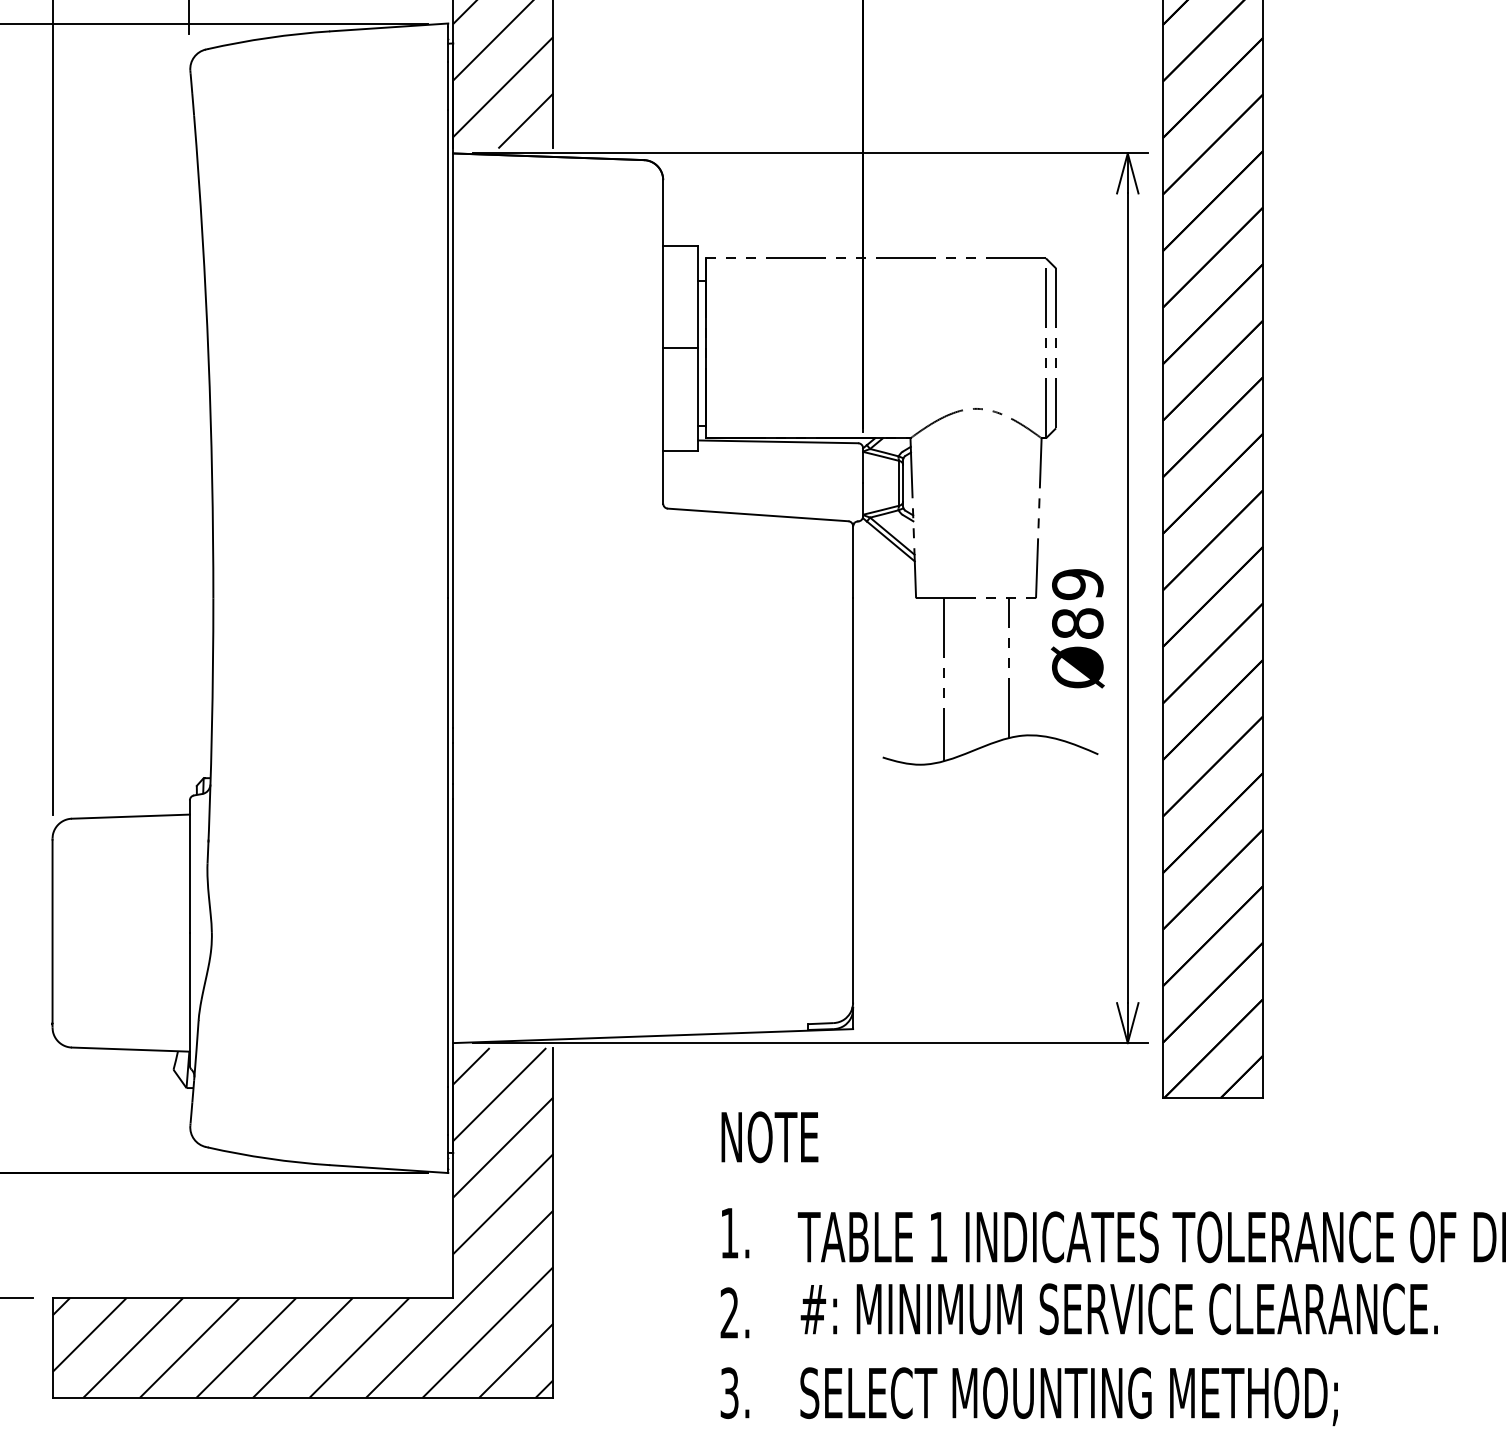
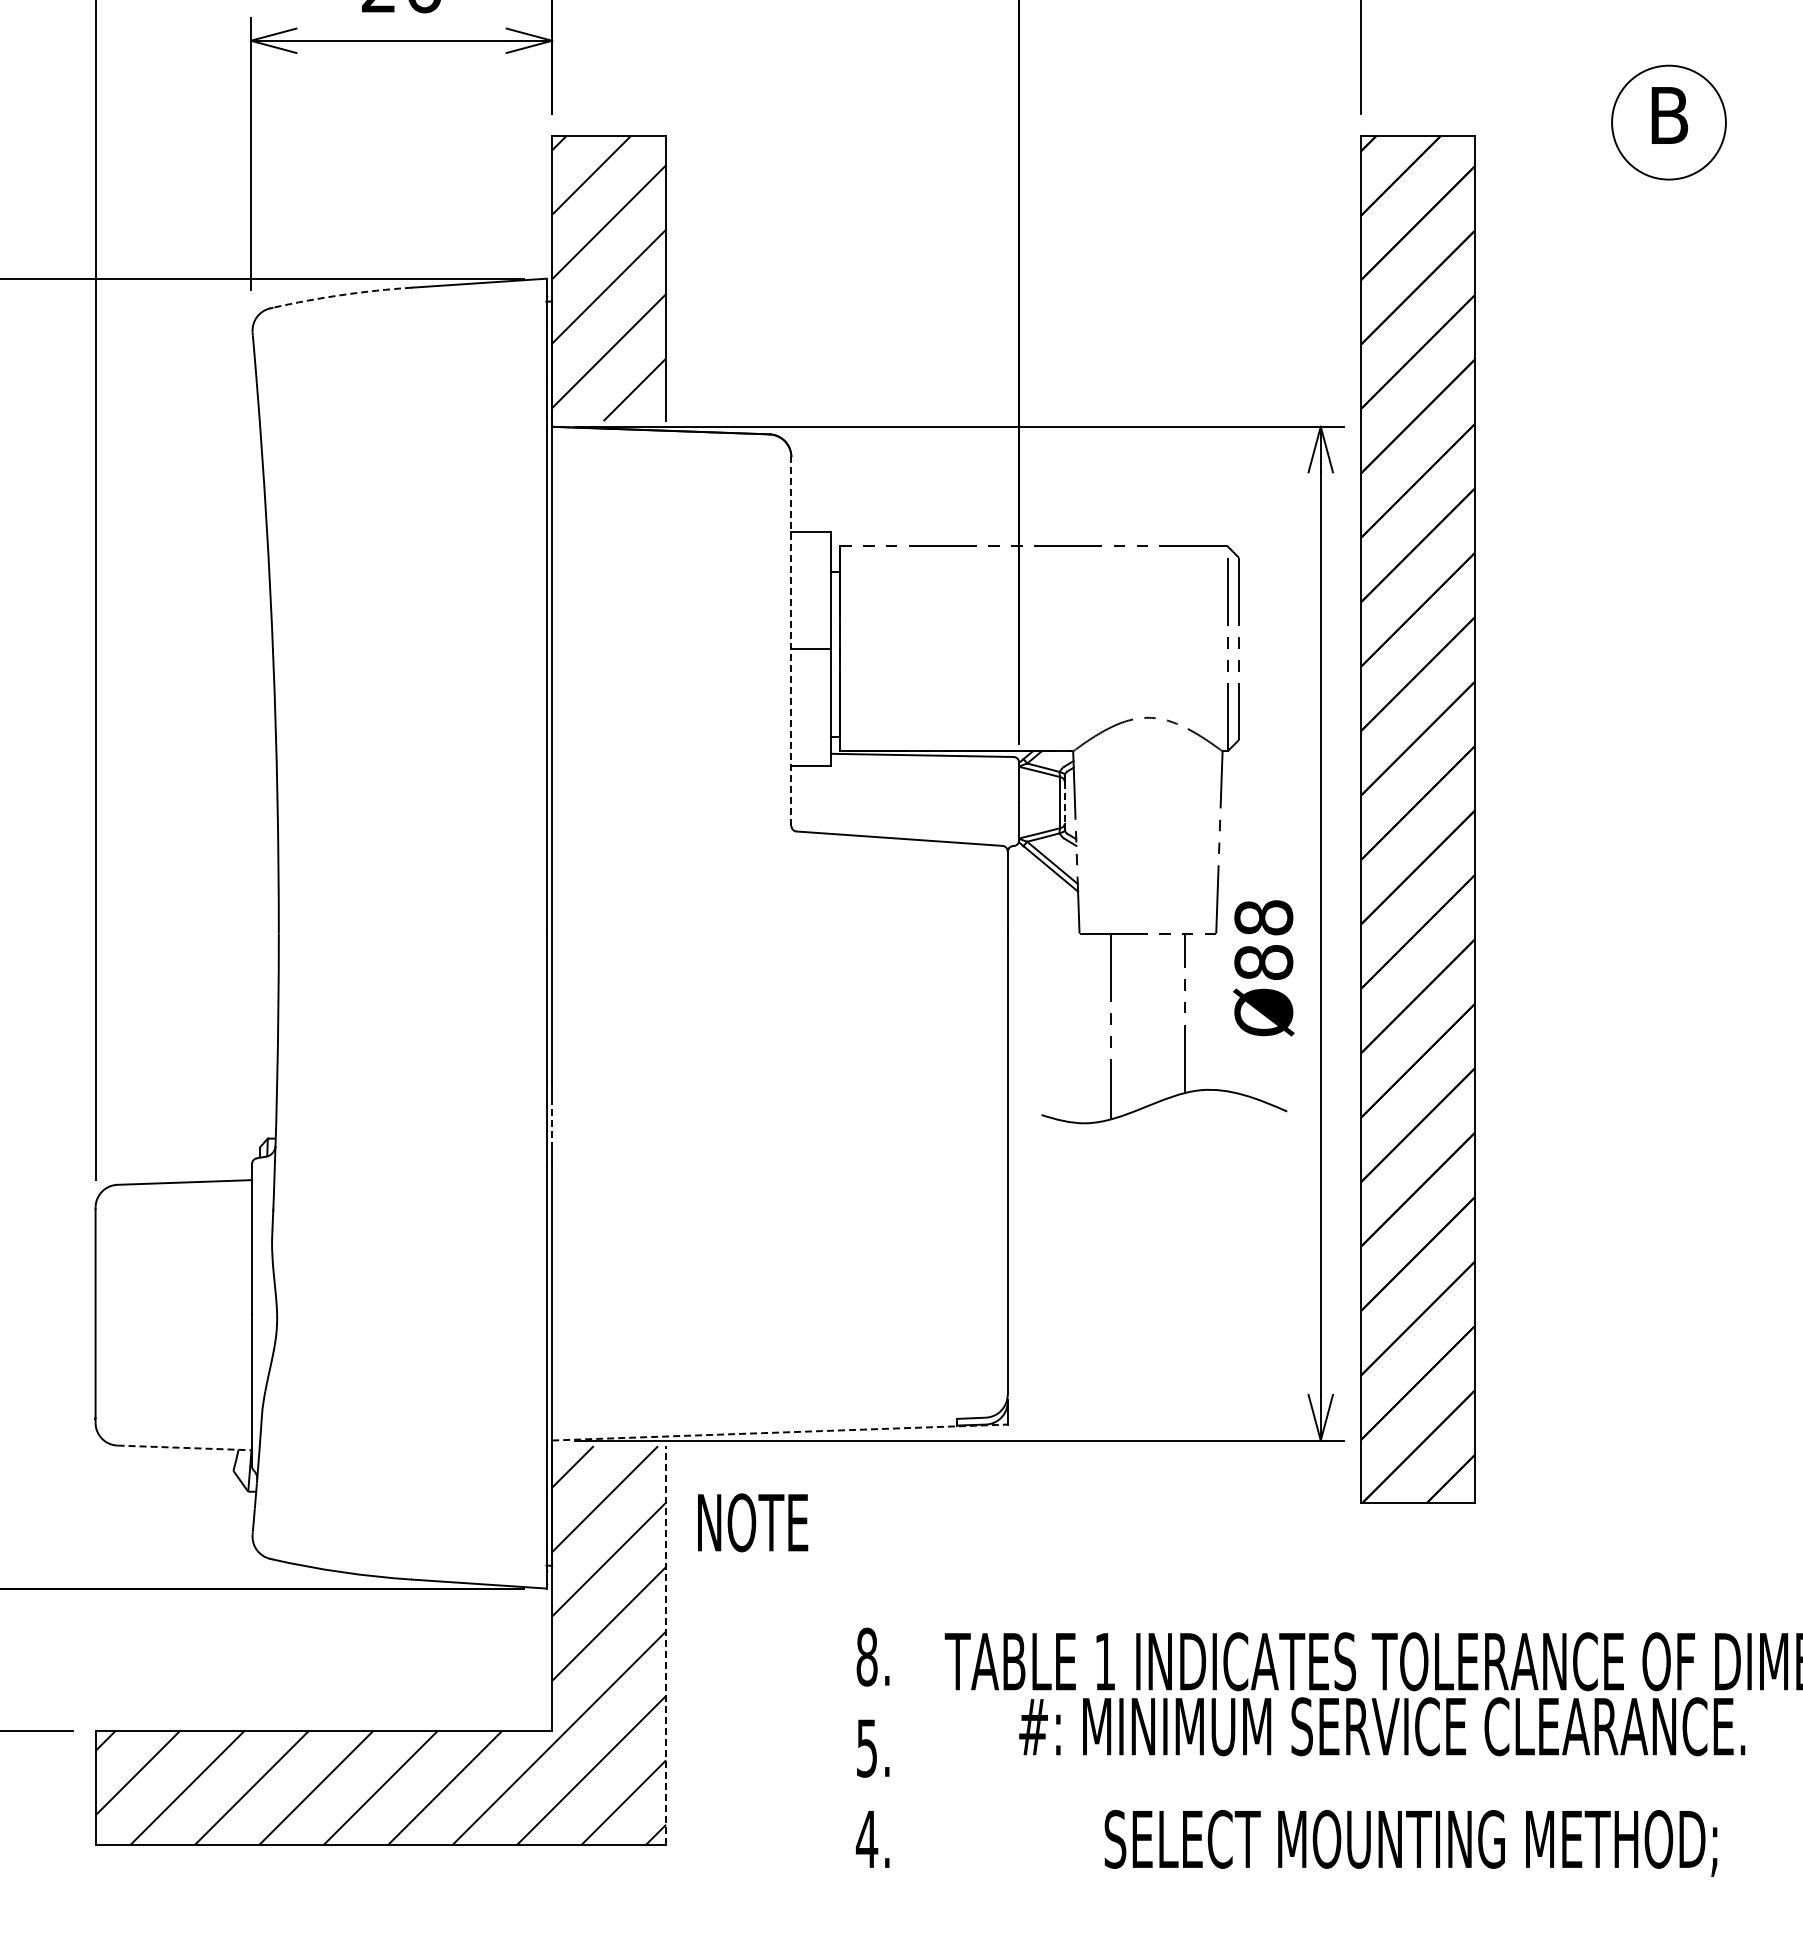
arc: (268, 38) -> (341, 295), solid -> dashed
line: (663, 341) -> (791, 640), solid -> dashed
line: (902, 483) -> (1064, 802), solid -> dashed
text: (1077, 584) -> (1263, 917), Ø89 -> Ø88
line: (453, 763) -> (552, 1121), solid -> dashed
line: (652, 1036) -> (779, 1432), solid -> dashed
line: (131, 1049) -> (185, 1447), solid -> dashed
text: (770, 1136) -> (753, 1522), moved
line: (553, 1223) -> (666, 1645), solid -> dashed
text: (729, 1232) -> (866, 1656), 1. -> 8.
text: (1119, 1309) -> (1382, 1726), moved
text: (729, 1312) -> (866, 1747), 2. -> 5.
text: (729, 1393) -> (866, 1839), 3. -> 4.
text: (1068, 1396) -> (1410, 1843), moved

